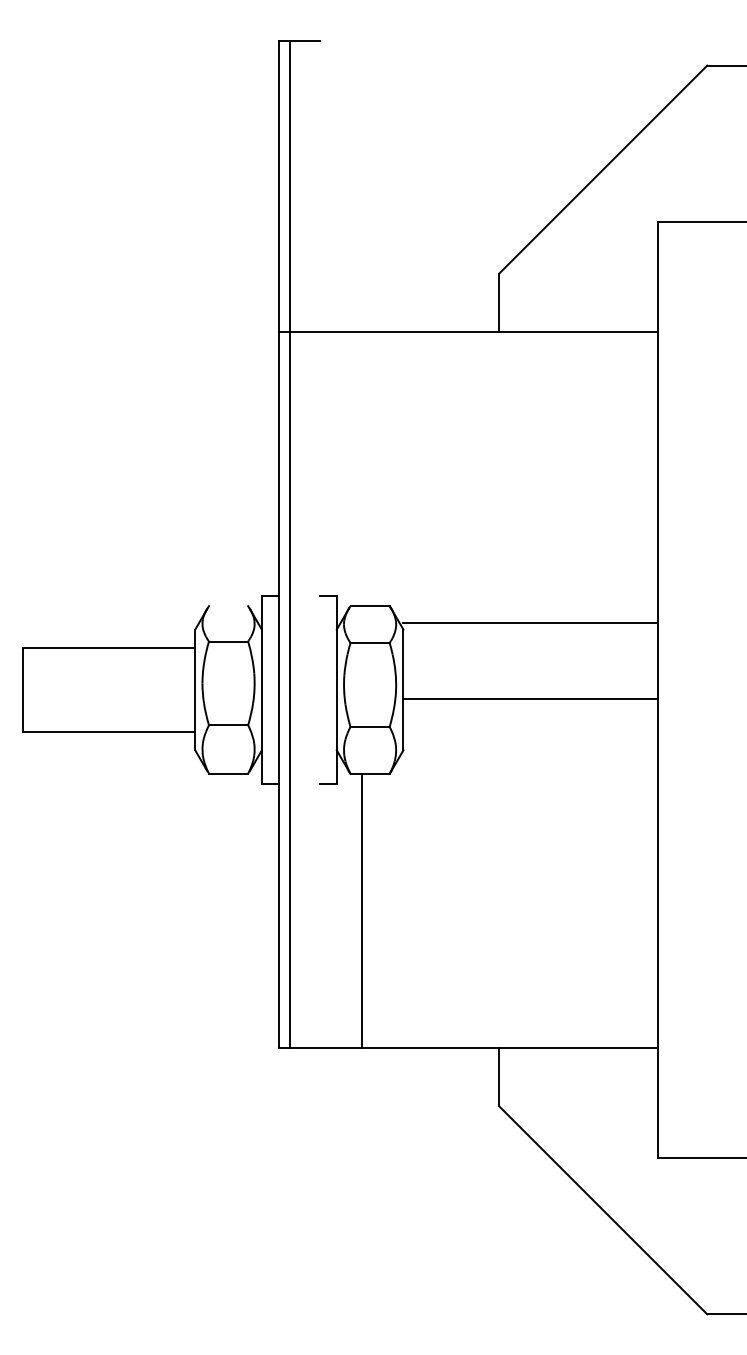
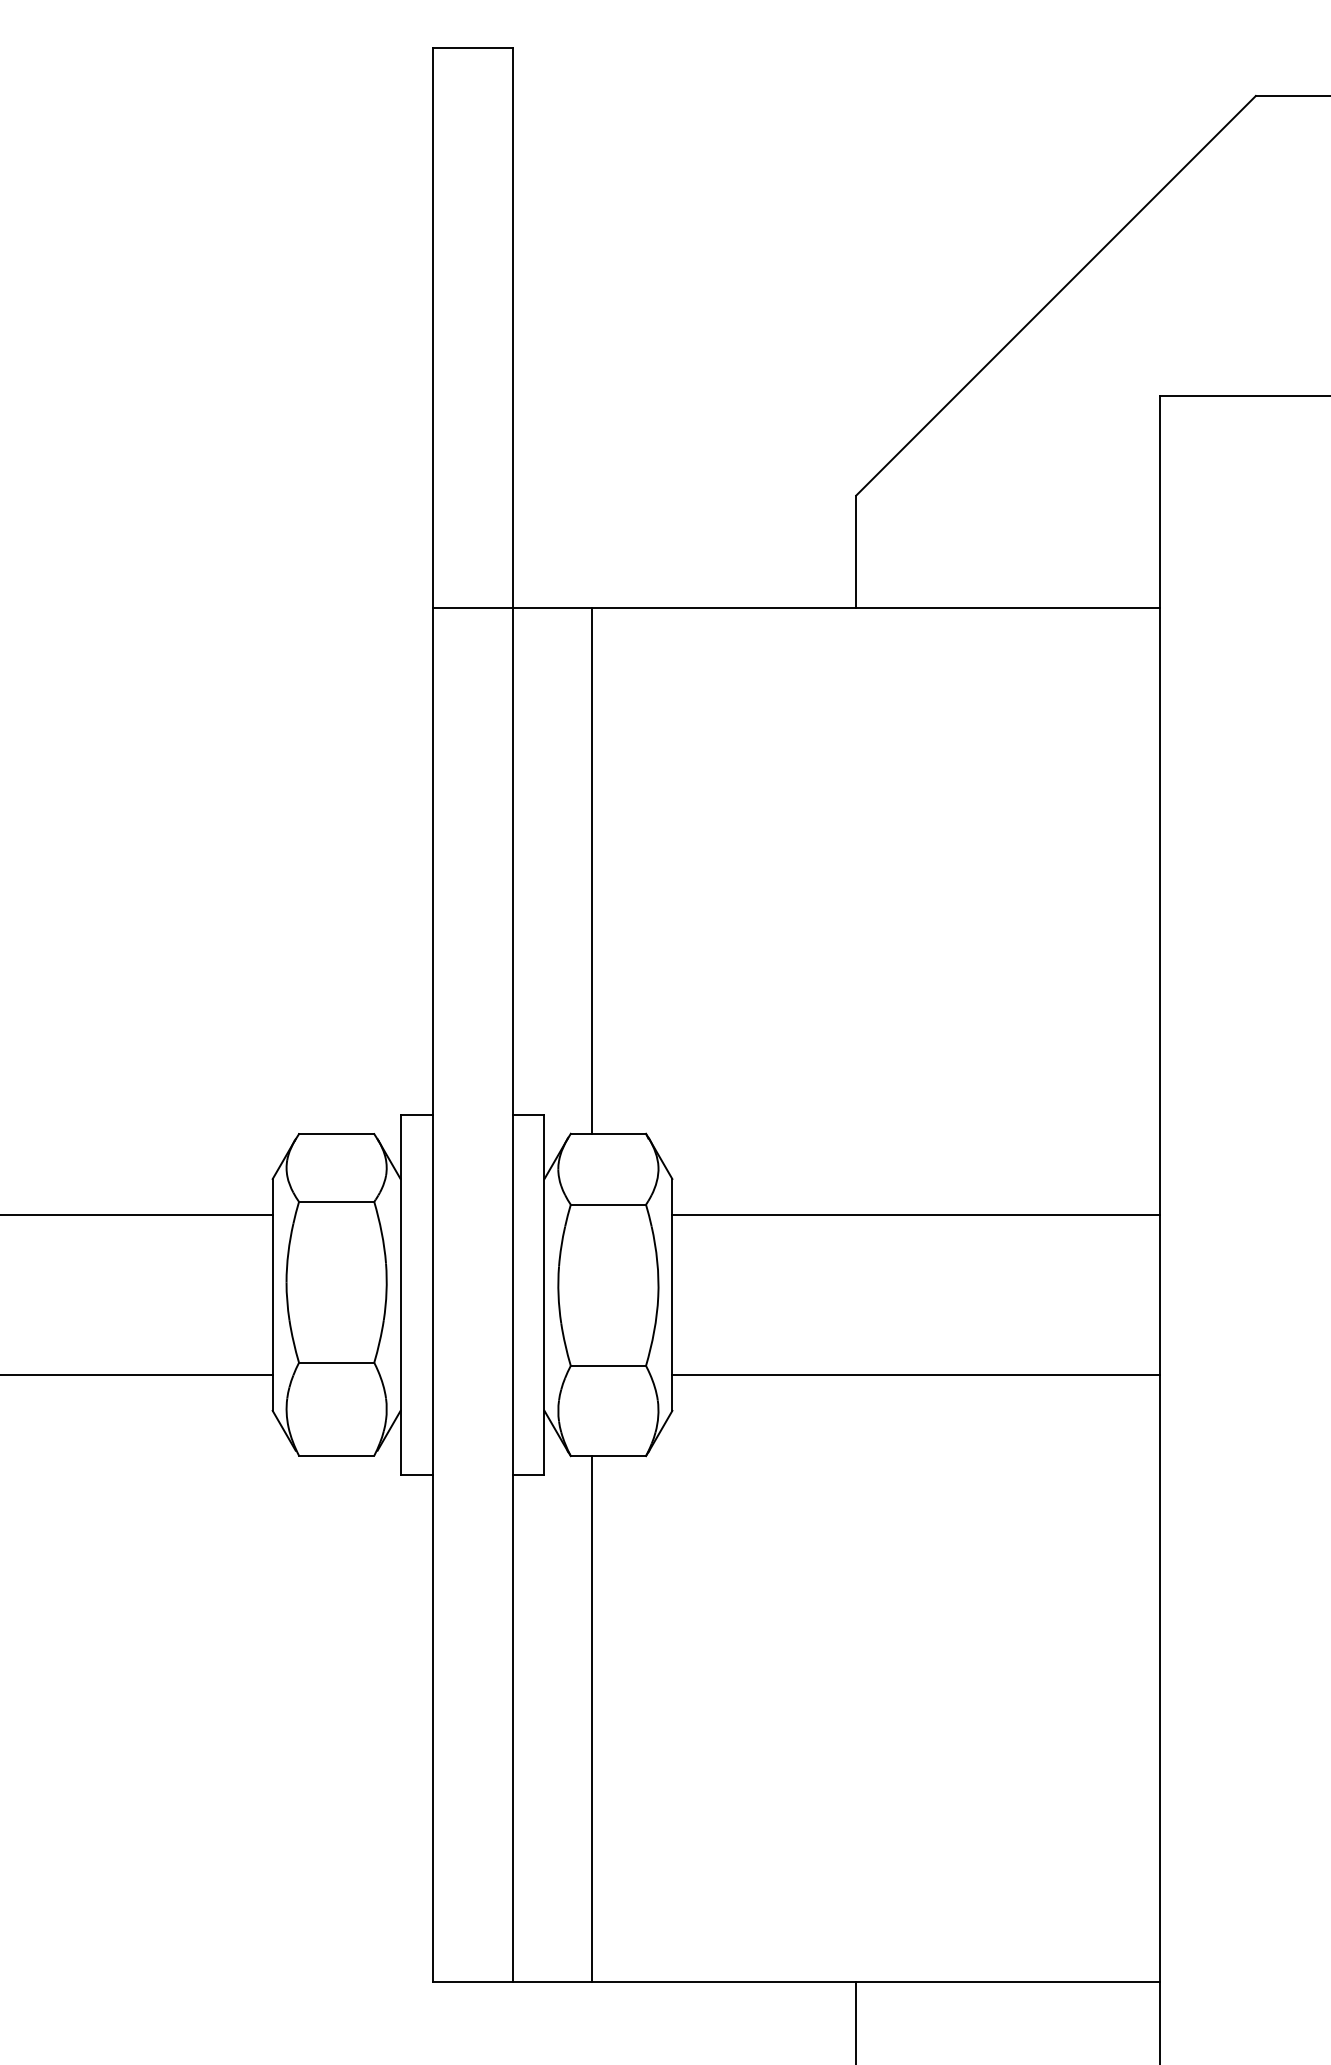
line: (361, 469) -> (591, 871), added
line: (290, 543) -> (513, 1013), moved
line: (228, 606) -> (336, 1134), added
line: (530, 623) -> (916, 1215), moved
line: (530, 698) -> (916, 1374), moved

